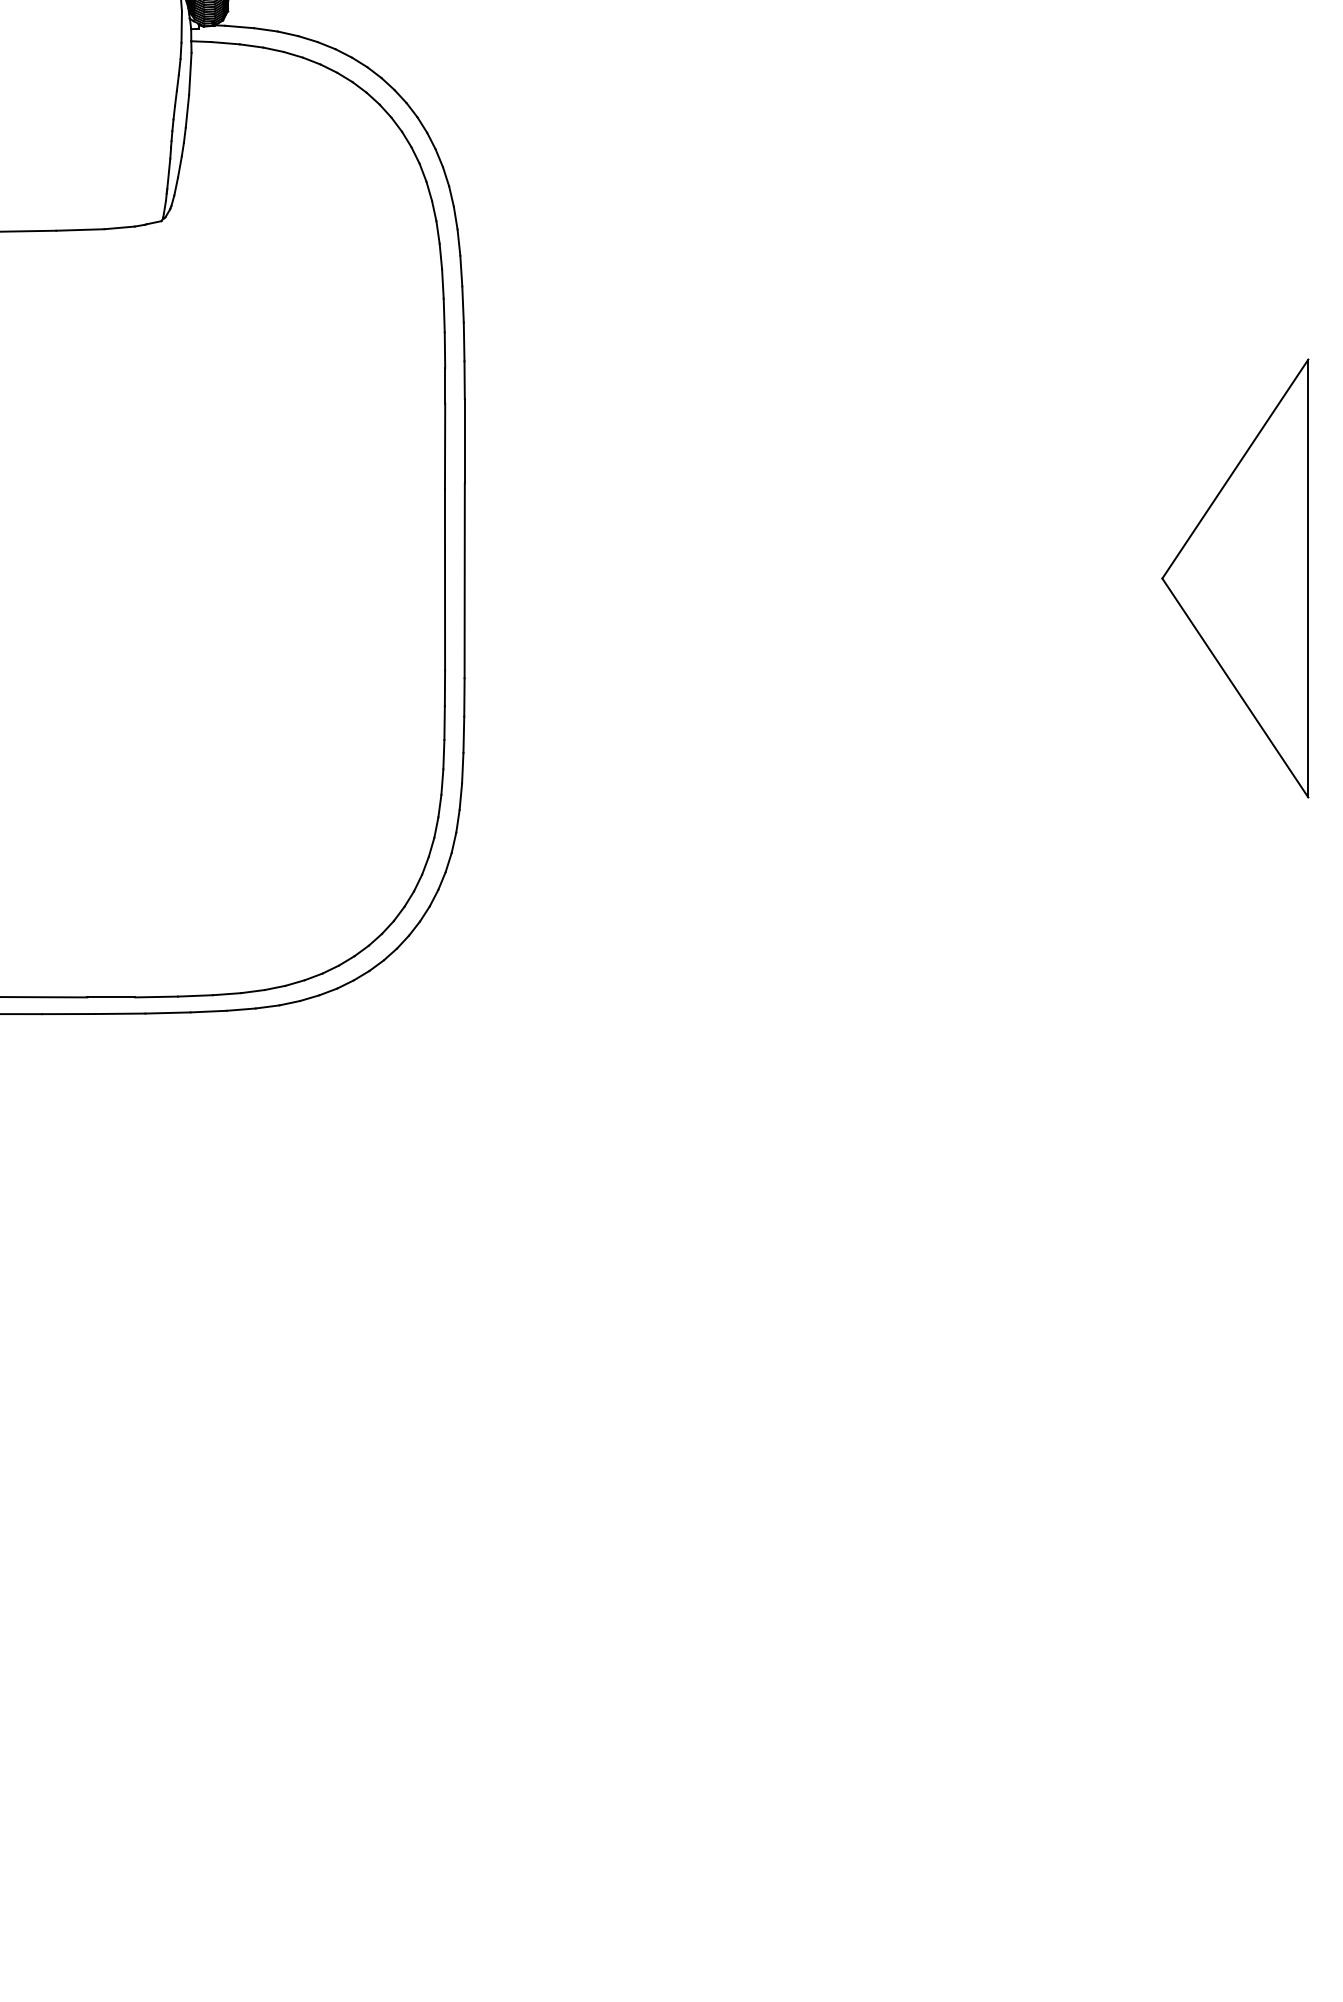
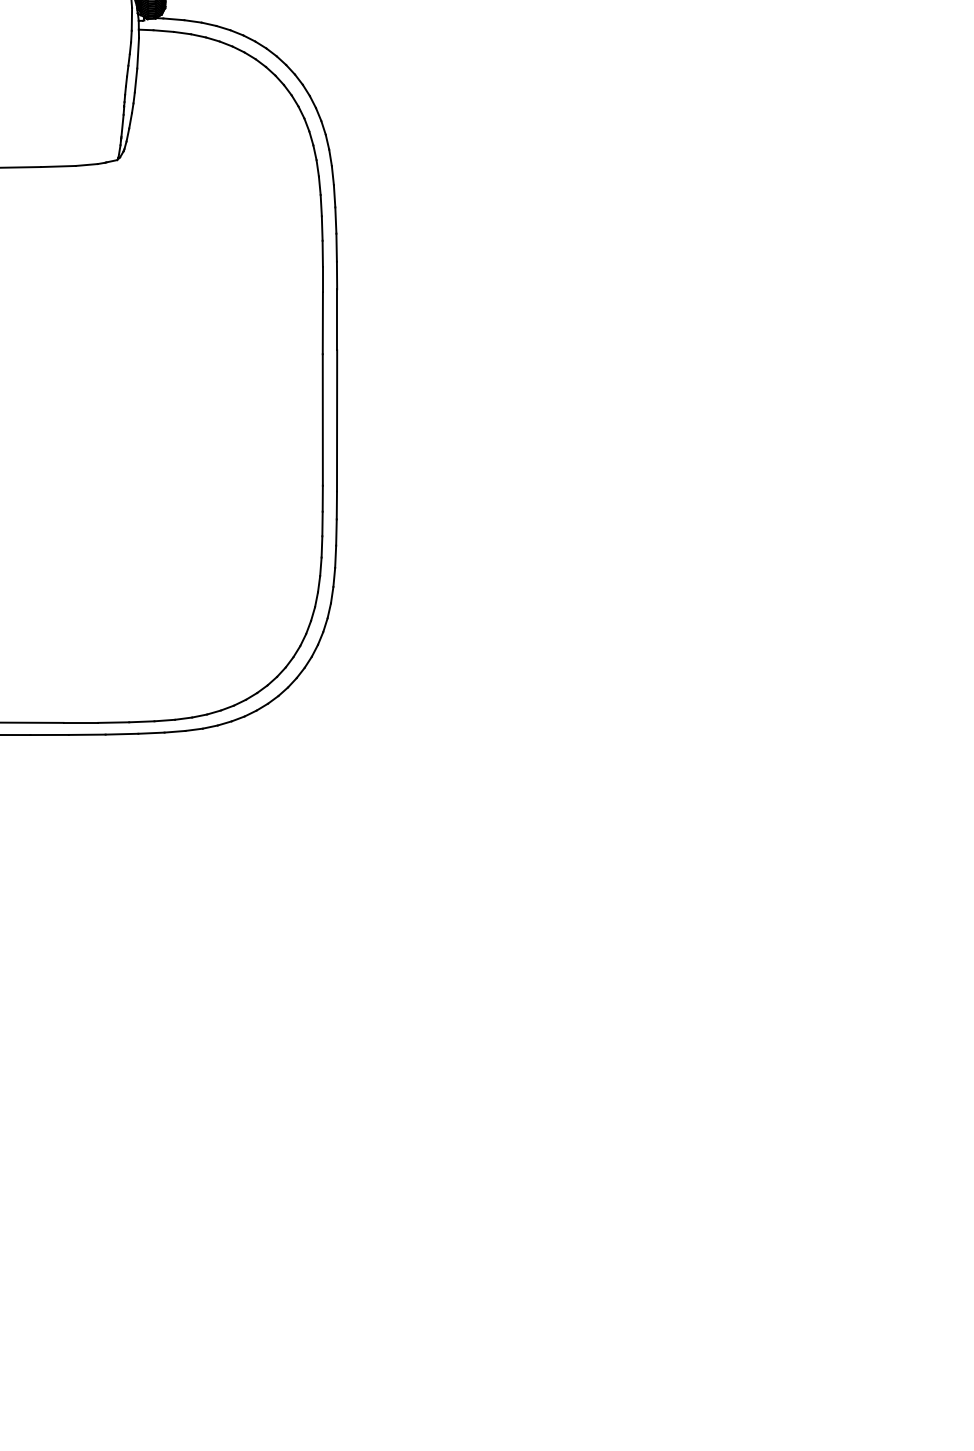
part: (1235, 578) -> (895, 419), removed

